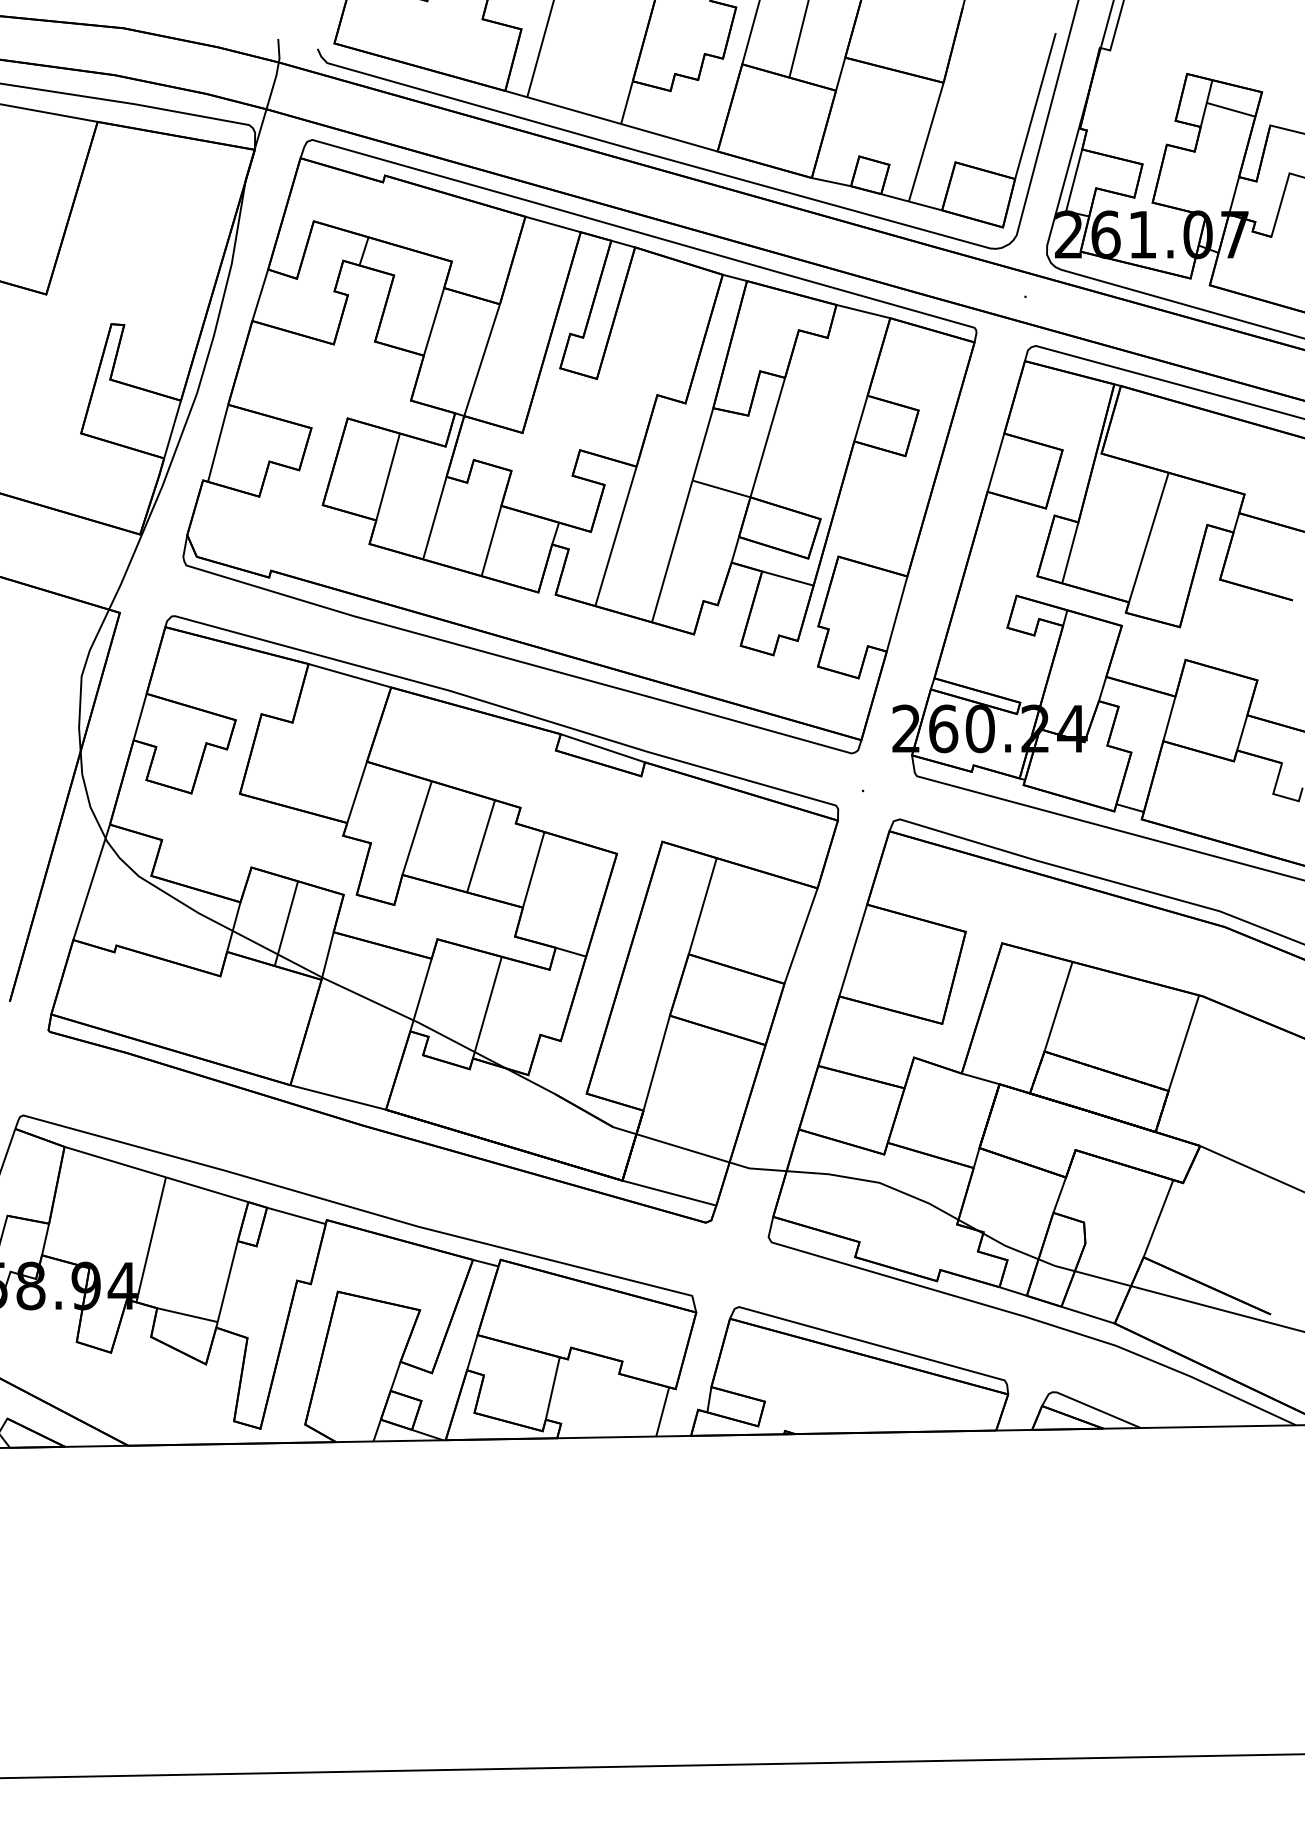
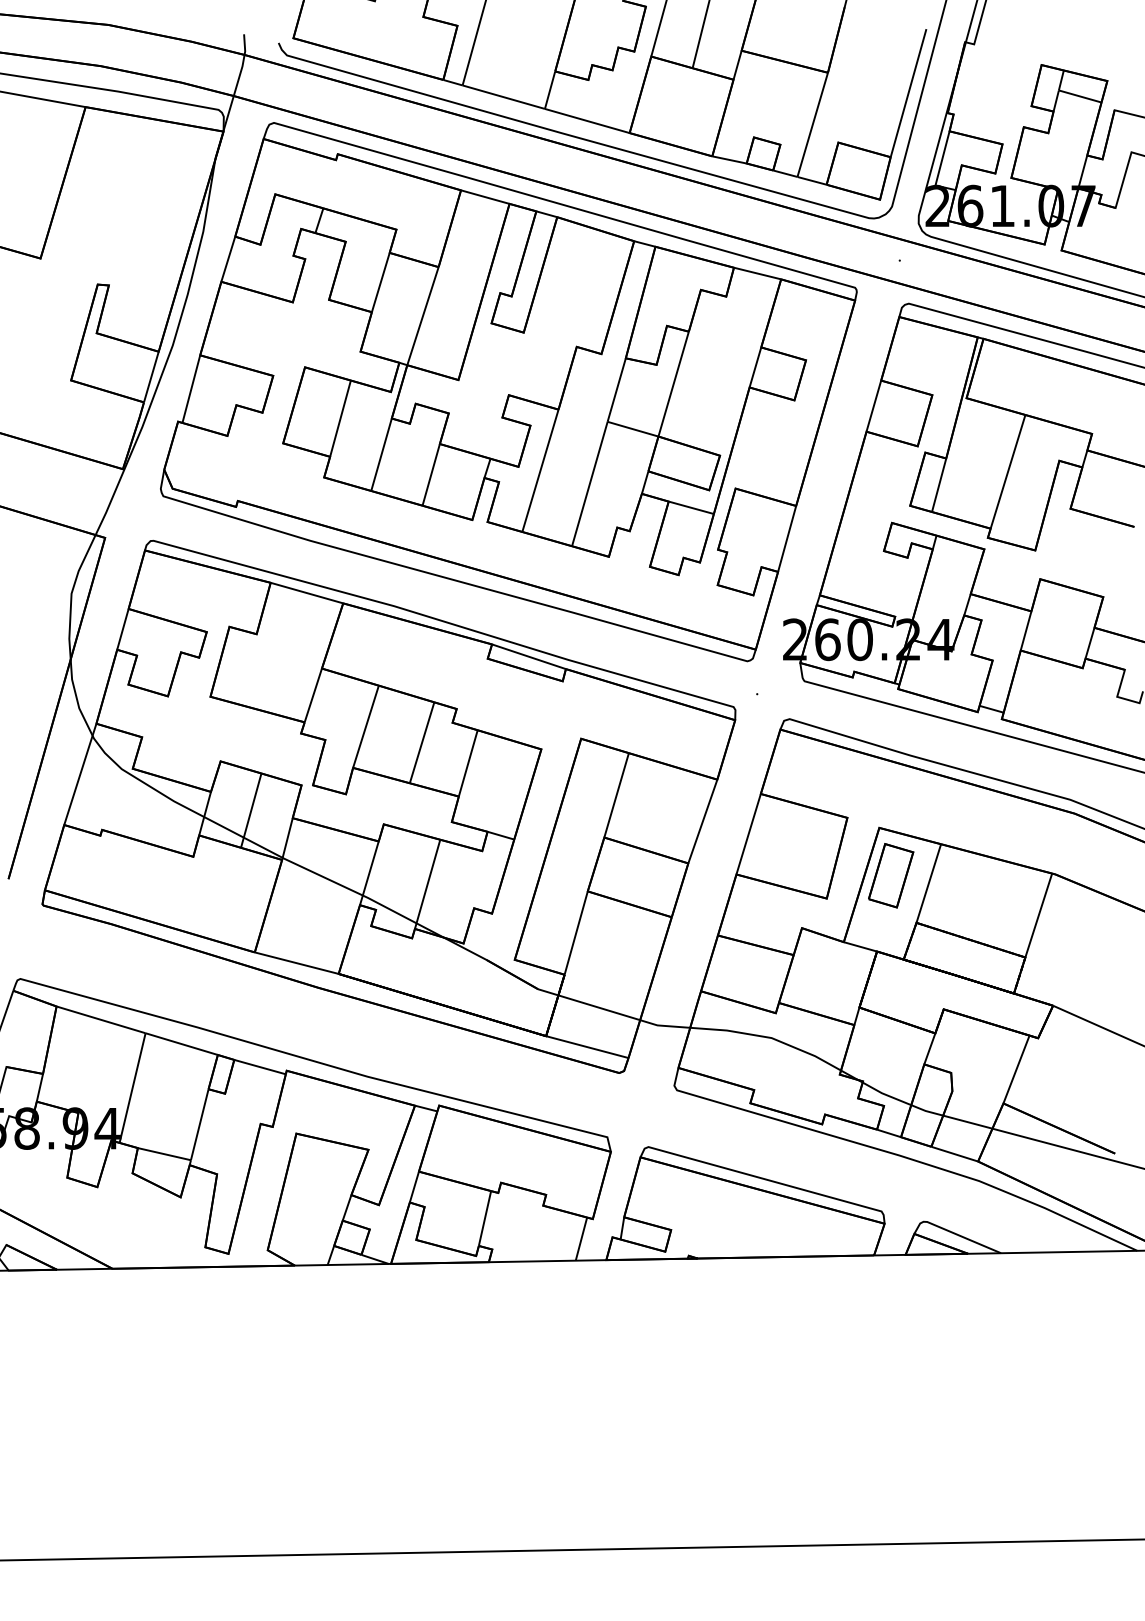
part: (1016, 997) -> (891, 875), added

